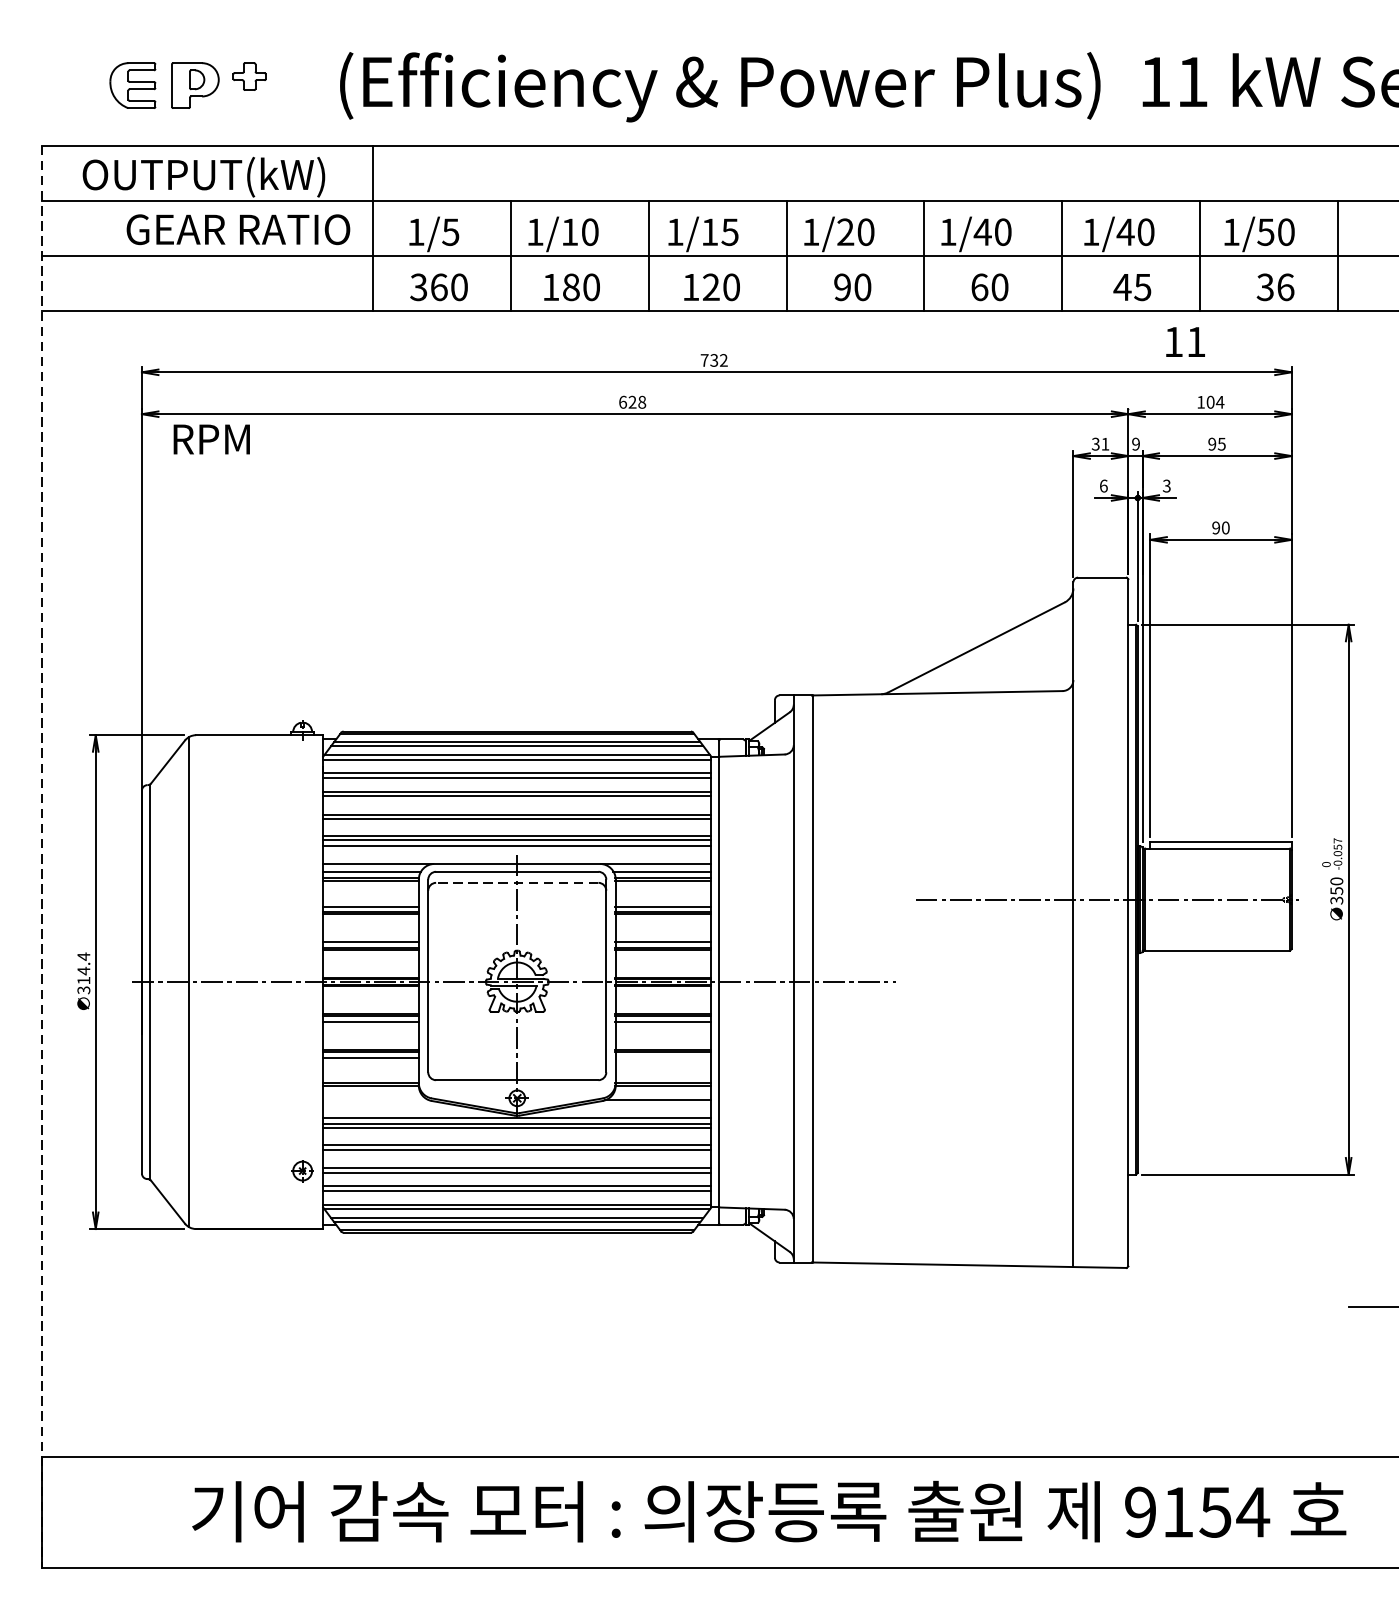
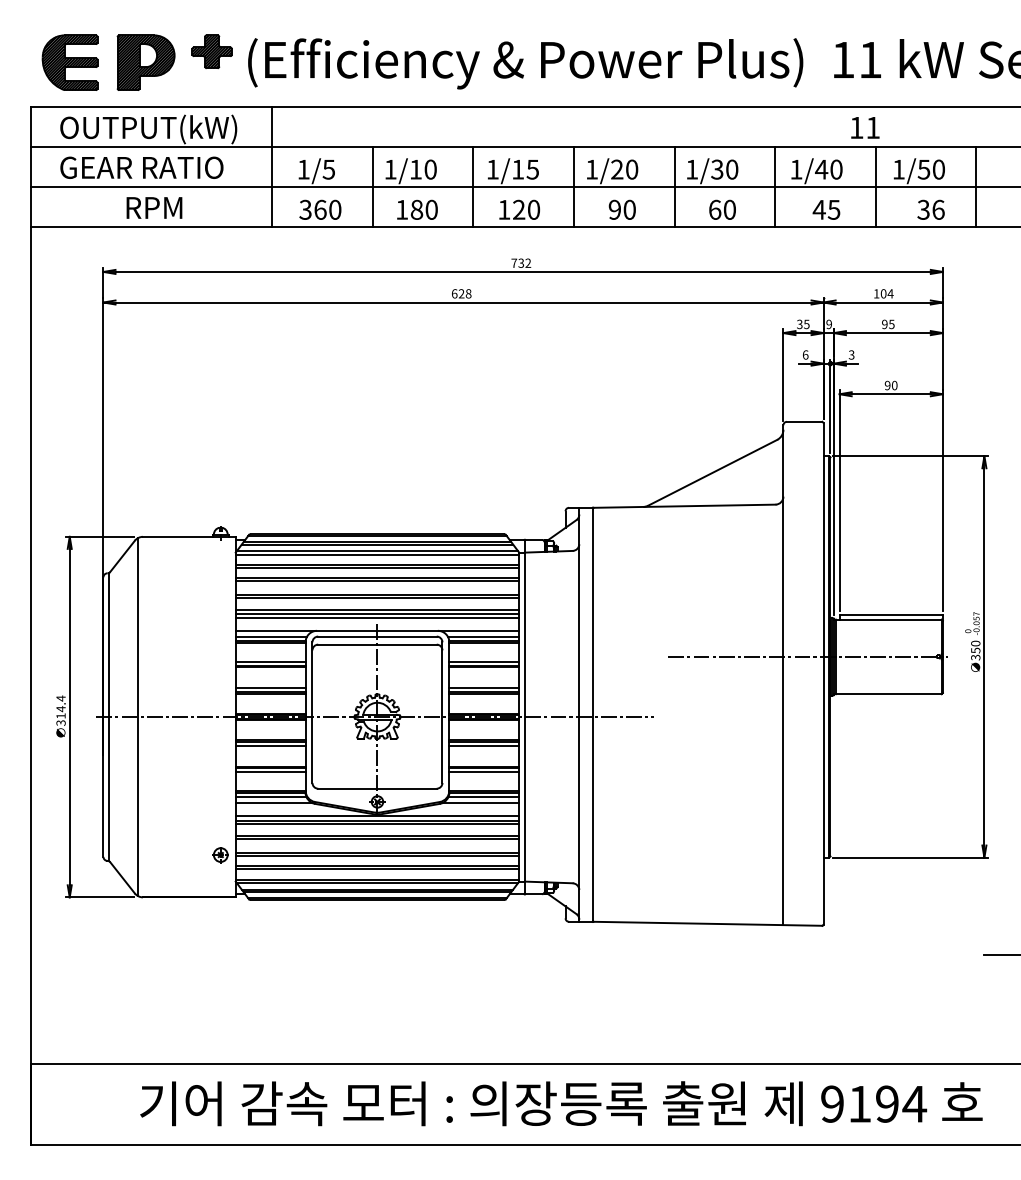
part: (187, 85) -> (136, 62), size x1.67
text: (237, 229) -> (141, 167), moved
text: (981, 231) -> (716, 169), 1/40 -> 1/30
text: (1185, 341) -> (865, 127), moved
text: (211, 438) -> (154, 207), moved
text: (1104, 444) -> (806, 324), 31 -> 35
line: (41, 857) -> (30, 626), dashed -> solid
line: (515, 882) -> (376, 644), dashed -> solid
line: (663, 1057) -> (484, 772), added
line: (370, 1092) -> (270, 797), added
line: (662, 1092) -> (483, 797), added
line: (376, 1100) -> (274, 803), added
text: (1214, 1511) -> (886, 1103), 9154 -> 9194

